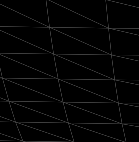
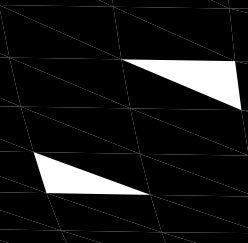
fill: (83, 66) -> (180, 83), removed
fill: (38, 111) -> (91, 172), removed

